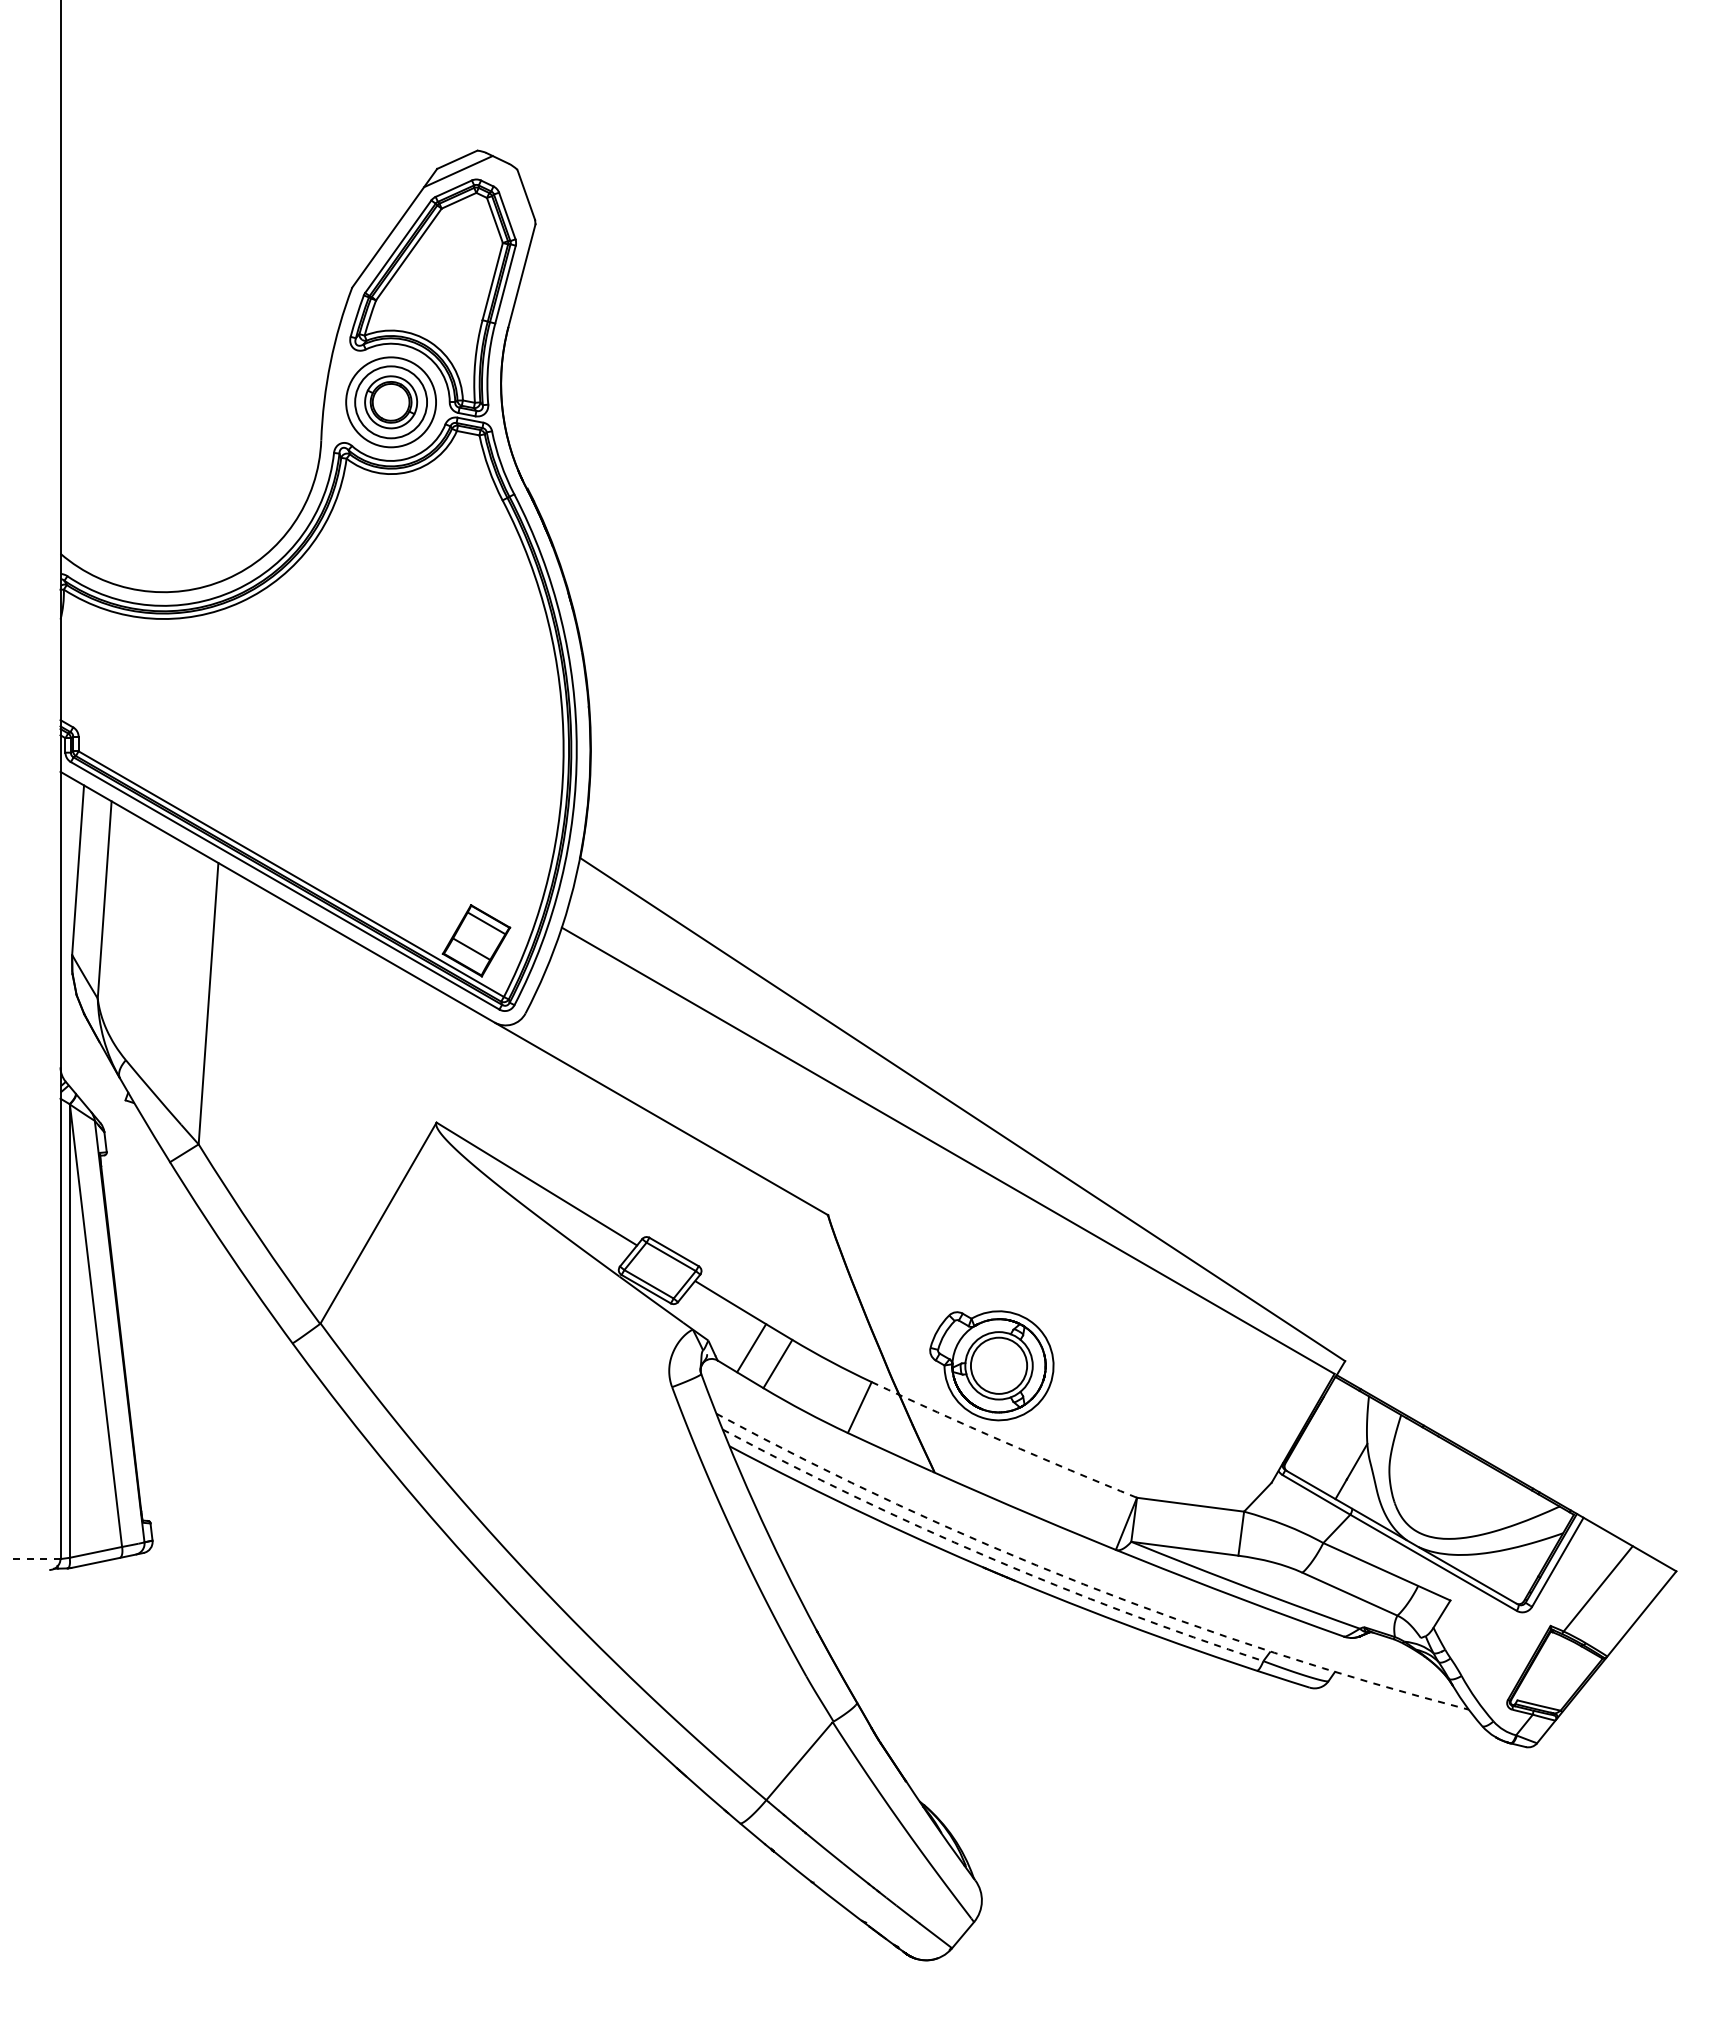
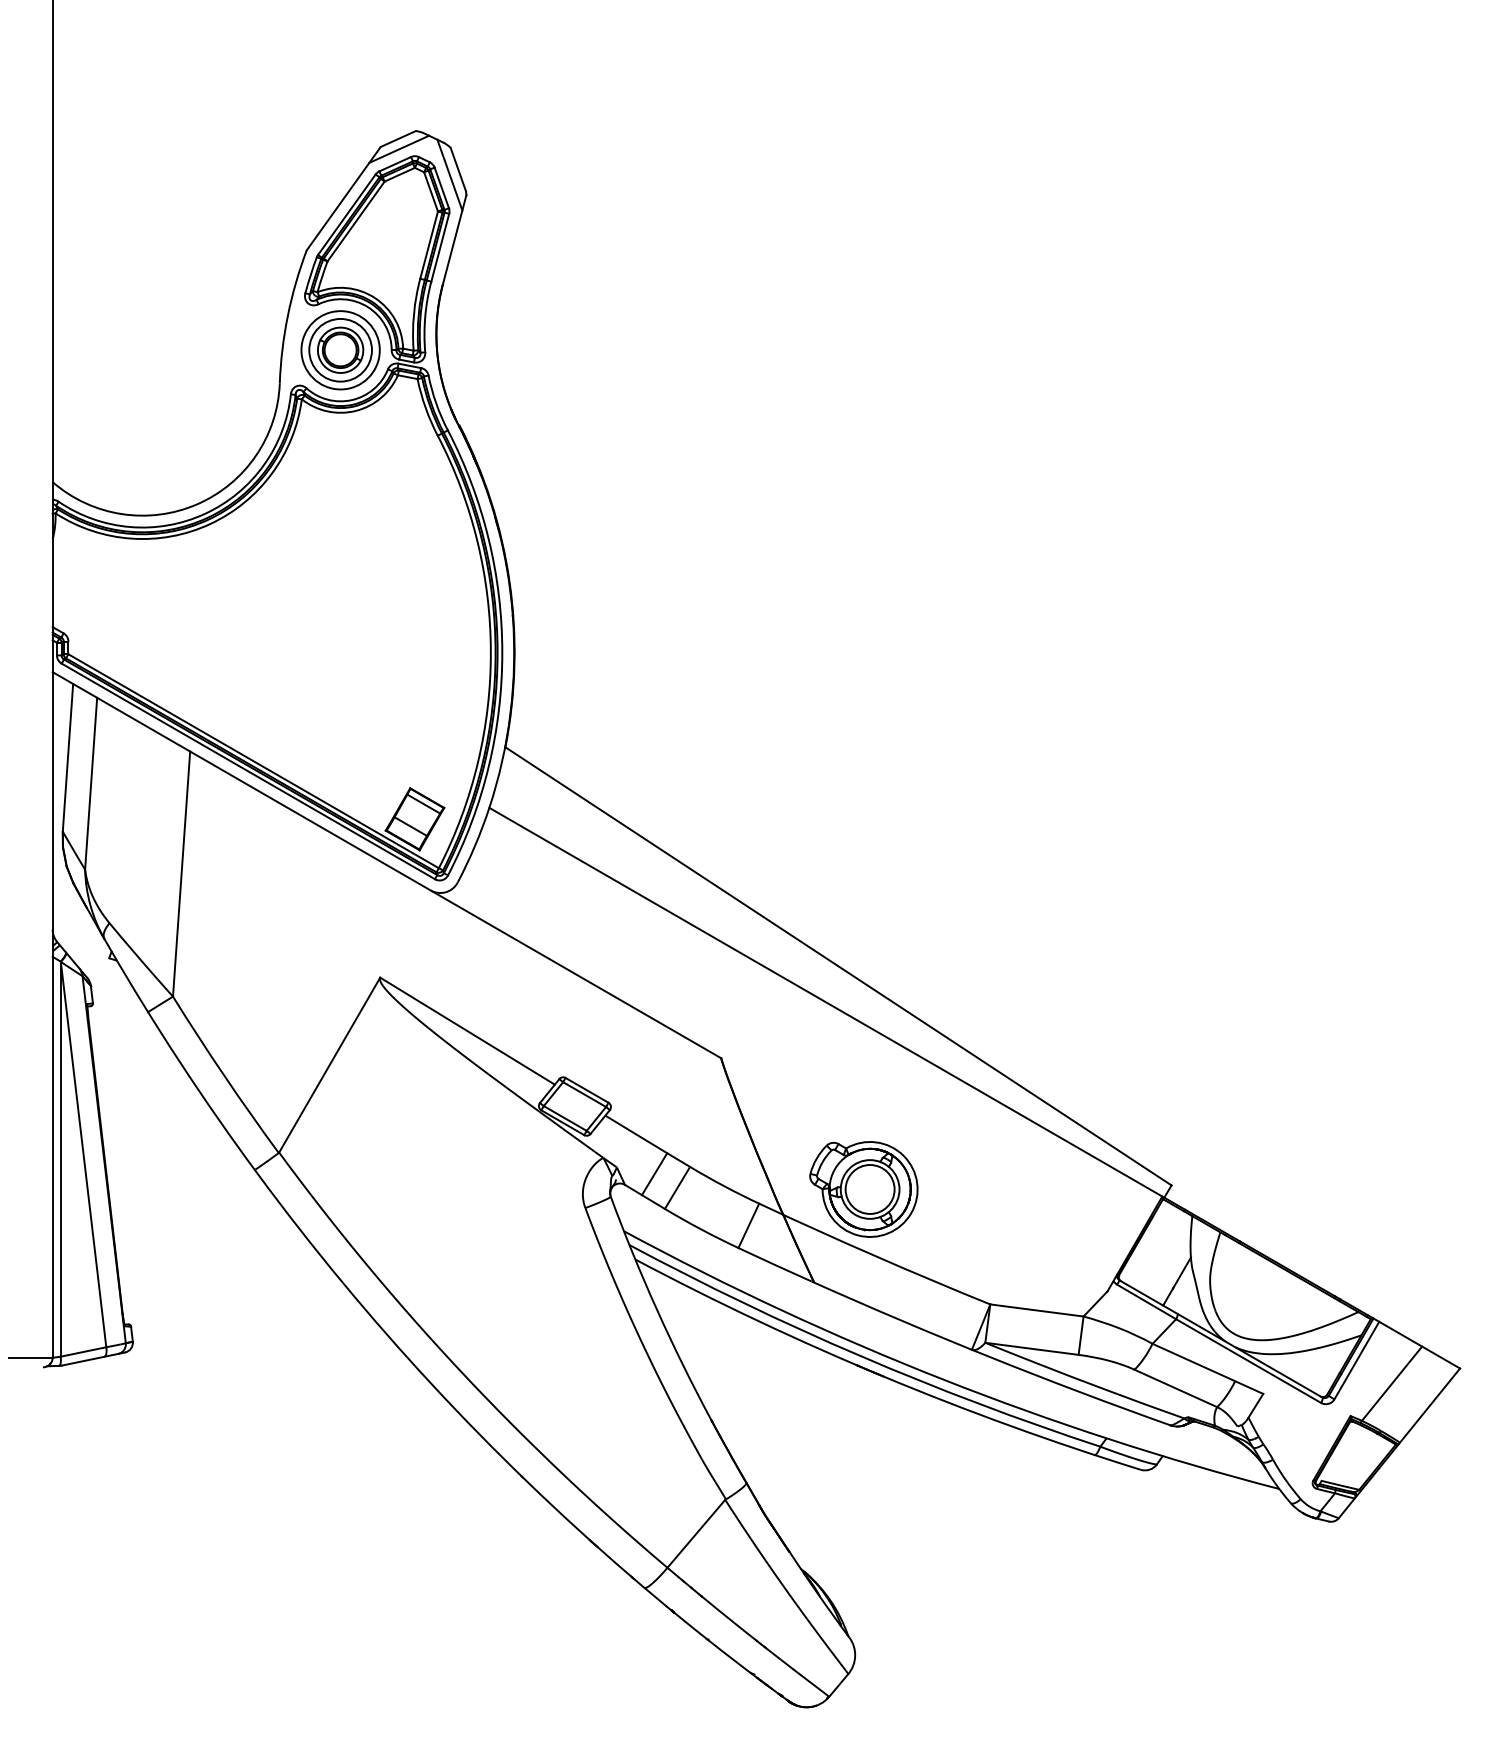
line: (516, 200) -> (449, 174), added
arc: (1003, 1441) -> (874, 1255), dashed -> solid
arc: (988, 1557) -> (860, 1356), dashed -> solid
line: (34, 1558) -> (30, 1357), dashed -> solid
arc: (1083, 1584) -> (943, 1379), dashed -> solid

